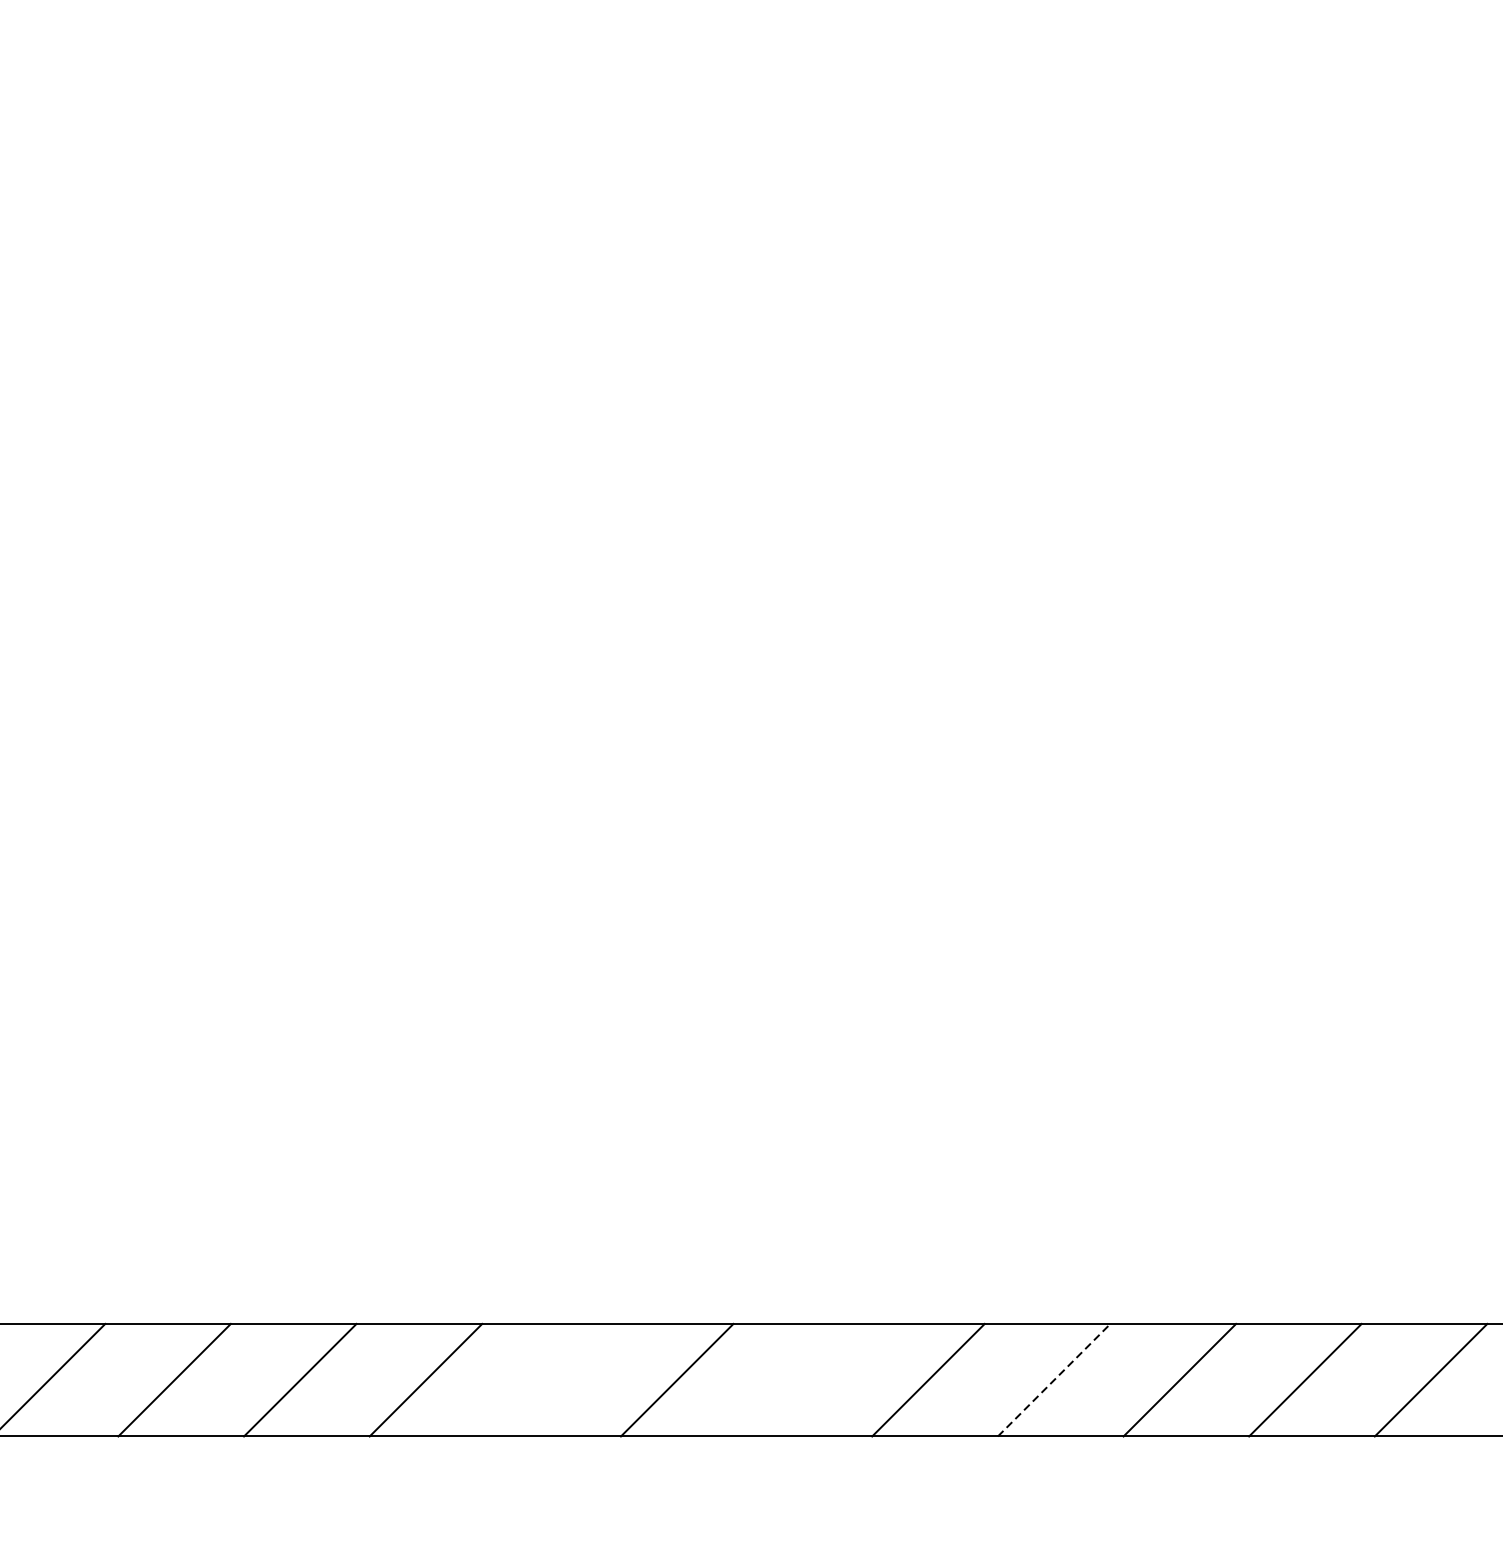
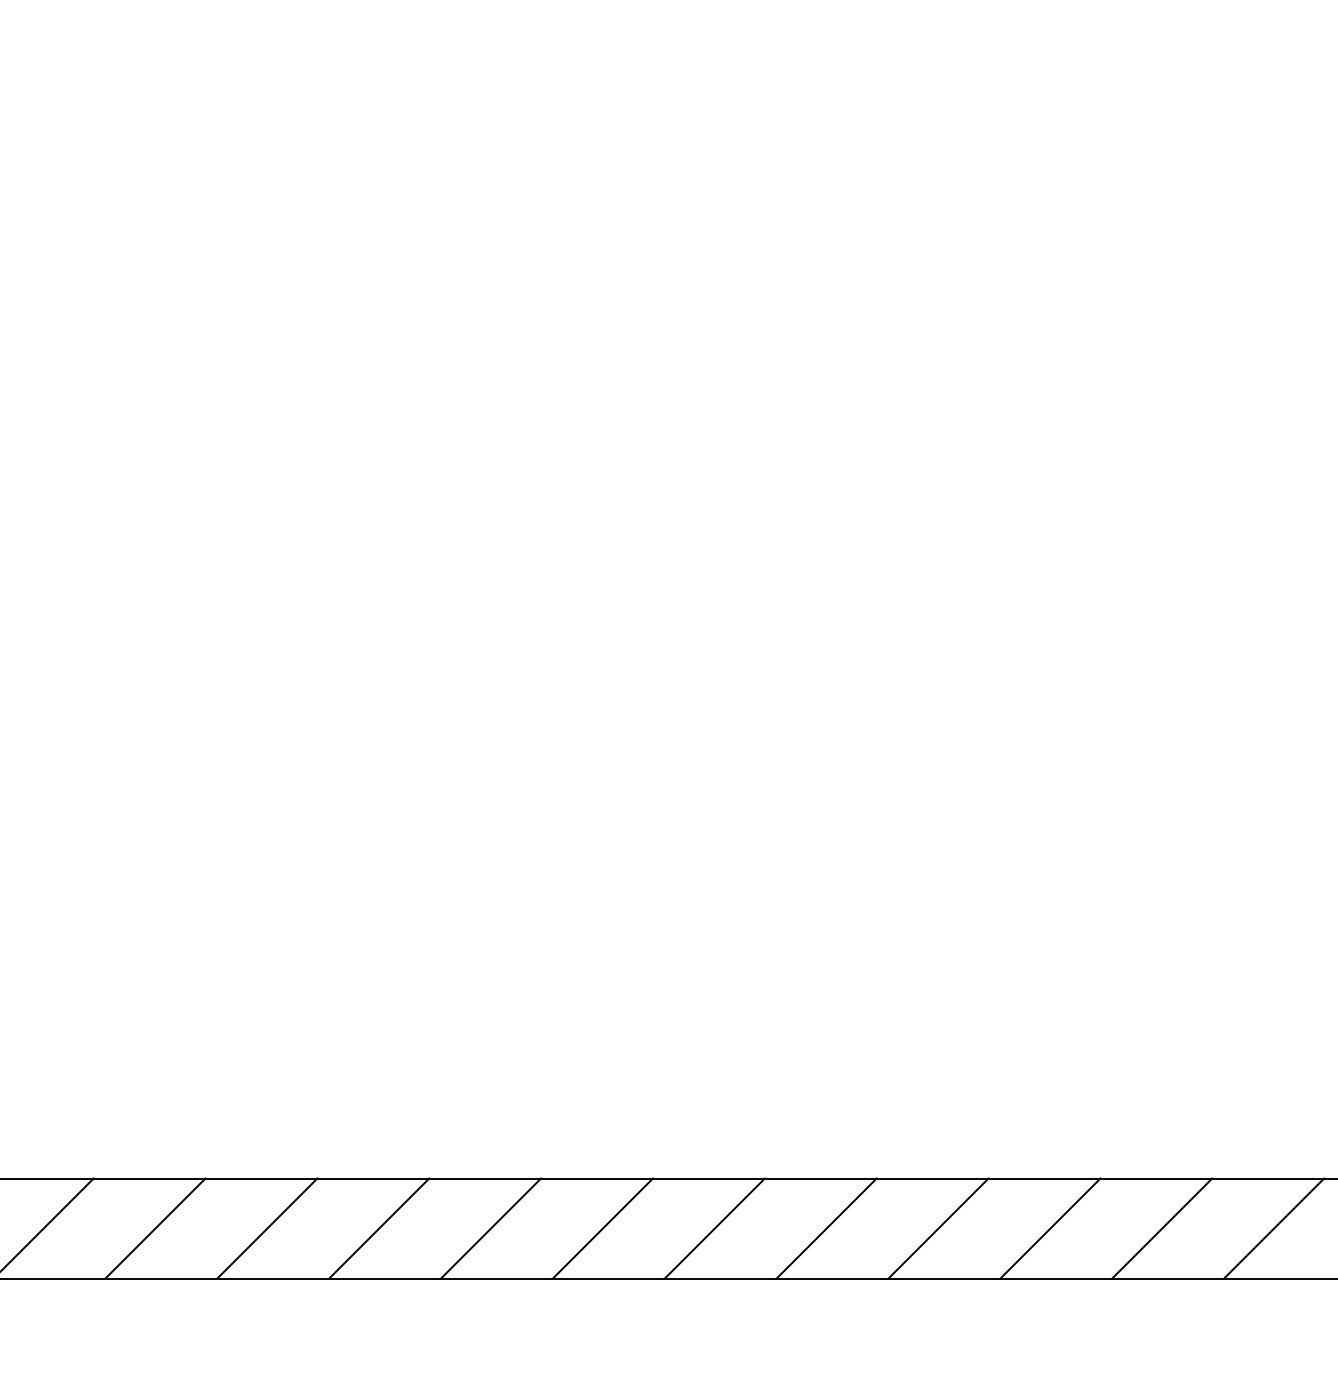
line: (551, 1380) -> (490, 1228), added
line: (802, 1380) -> (714, 1228), added
line: (1054, 1380) -> (938, 1228), dashed -> solid

